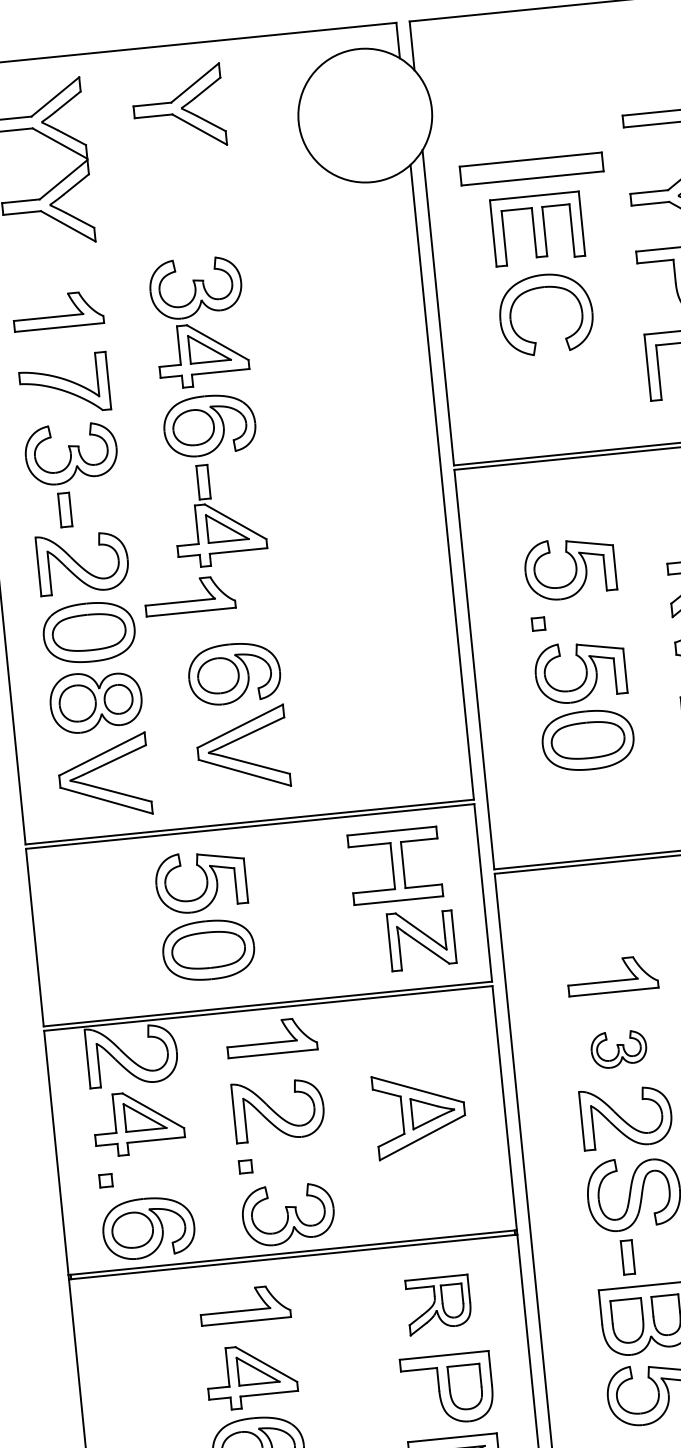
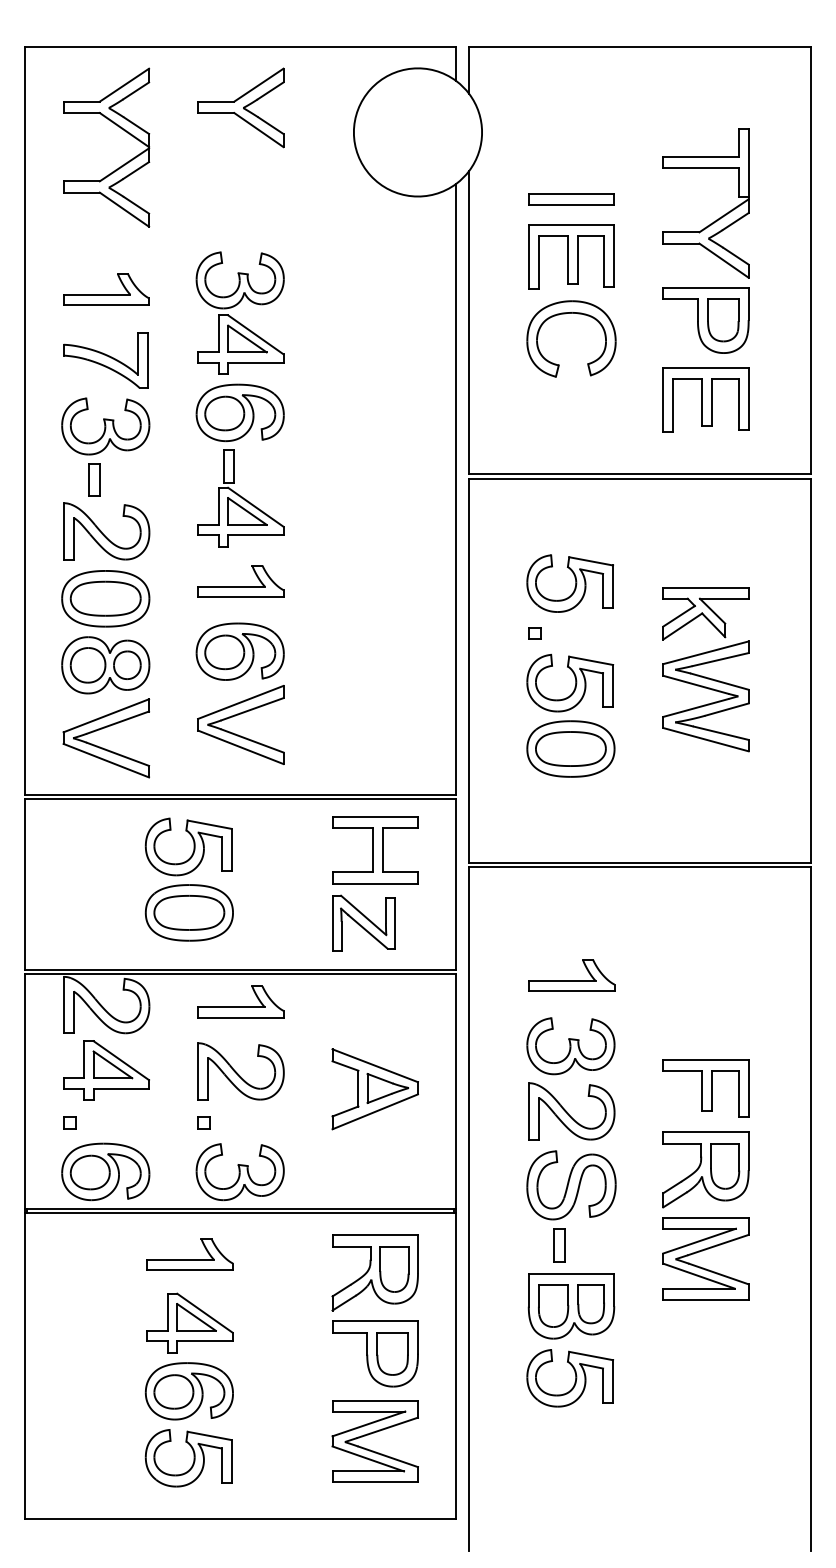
part: (531, 169) -> (571, 199), size x0.62
part: (189, 596) -> (240, 581), moved
part: (421, 939) -> (363, 922), moved
part: (618, 1049) -> (570, 1046), size x1.67
part: (438, 1304) -> (374, 1272), size x1.43

